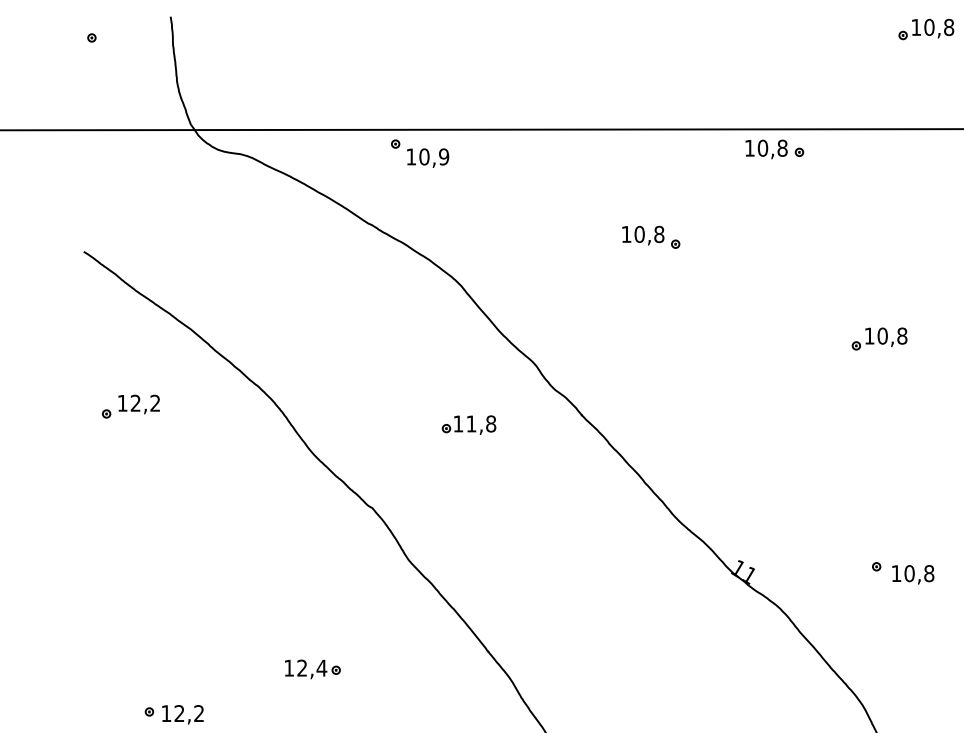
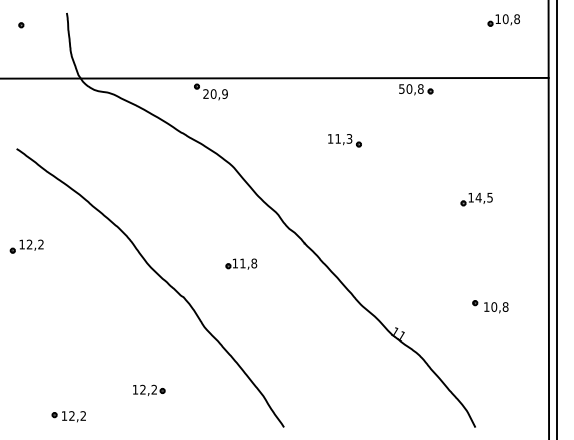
text: (749, 147) -> (401, 88), 10,8 -> 50,8
text: (410, 155) -> (205, 93), 10,9 -> 20,9
text: (648, 233) -> (343, 138), 10,8 -> 11,3
text: (890, 335) -> (483, 197), 10,8 -> 14,5
part: (130, 406) -> (26, 246), moved
part: (469, 423) -> (241, 263), moved
part: (903, 572) -> (490, 306), moved
text: (322, 667) -> (154, 389), 12,4 -> 12,2

